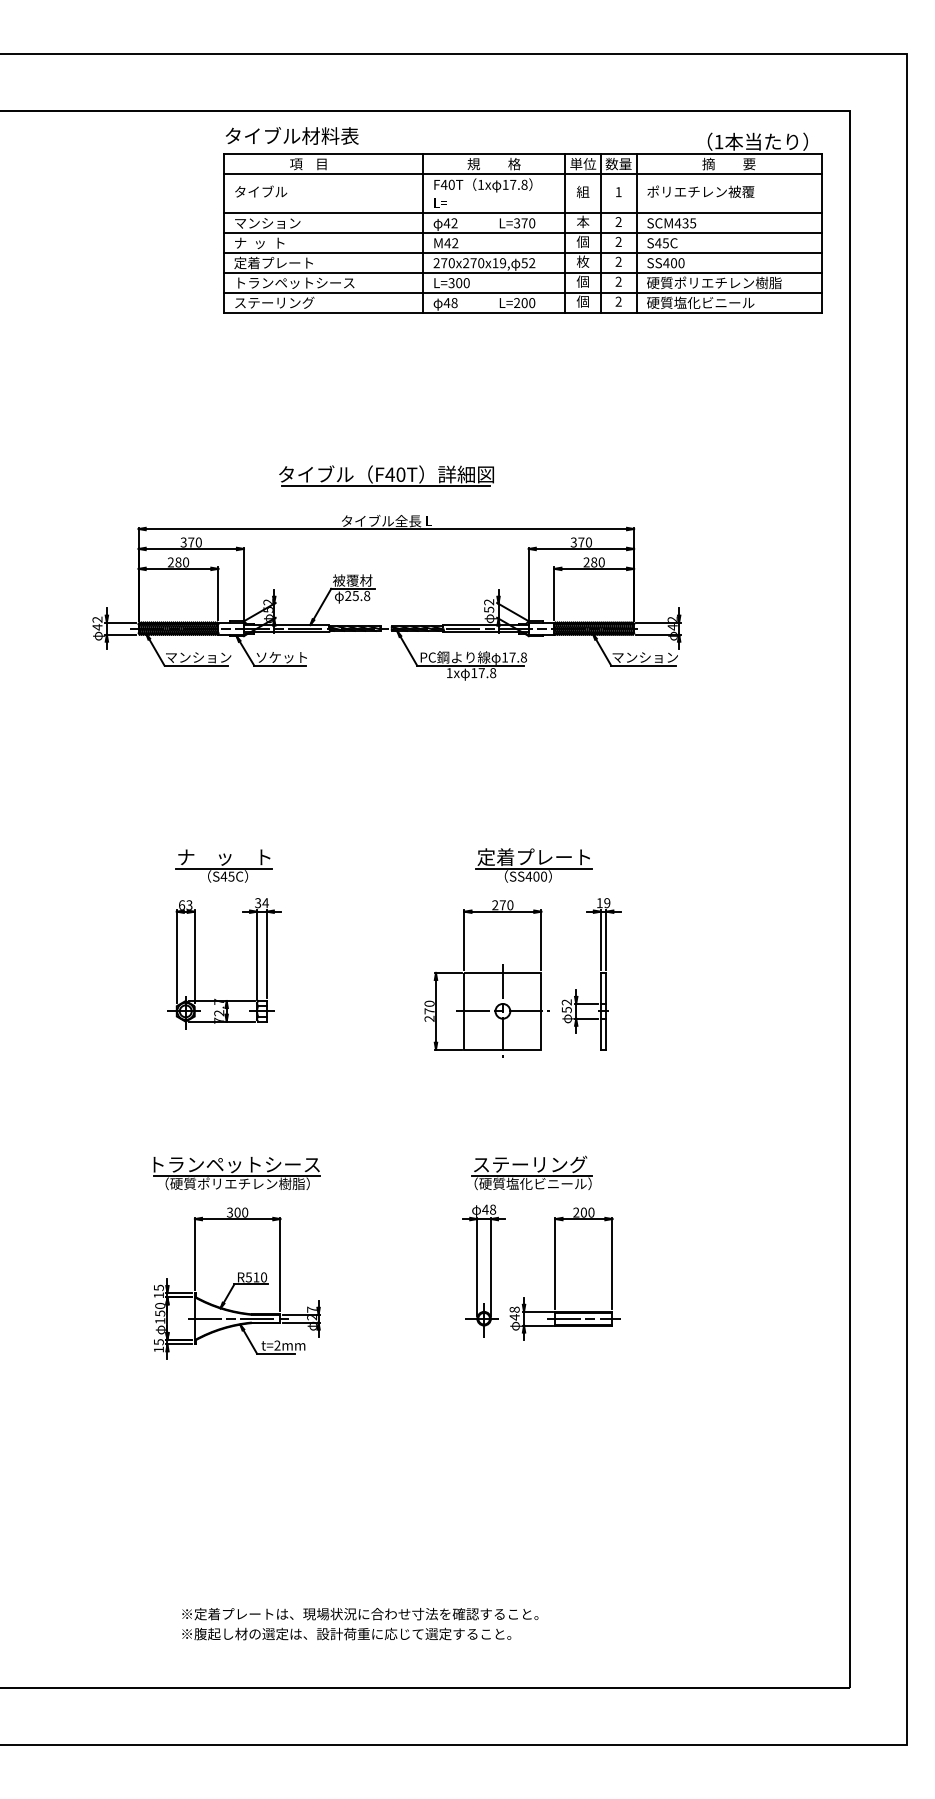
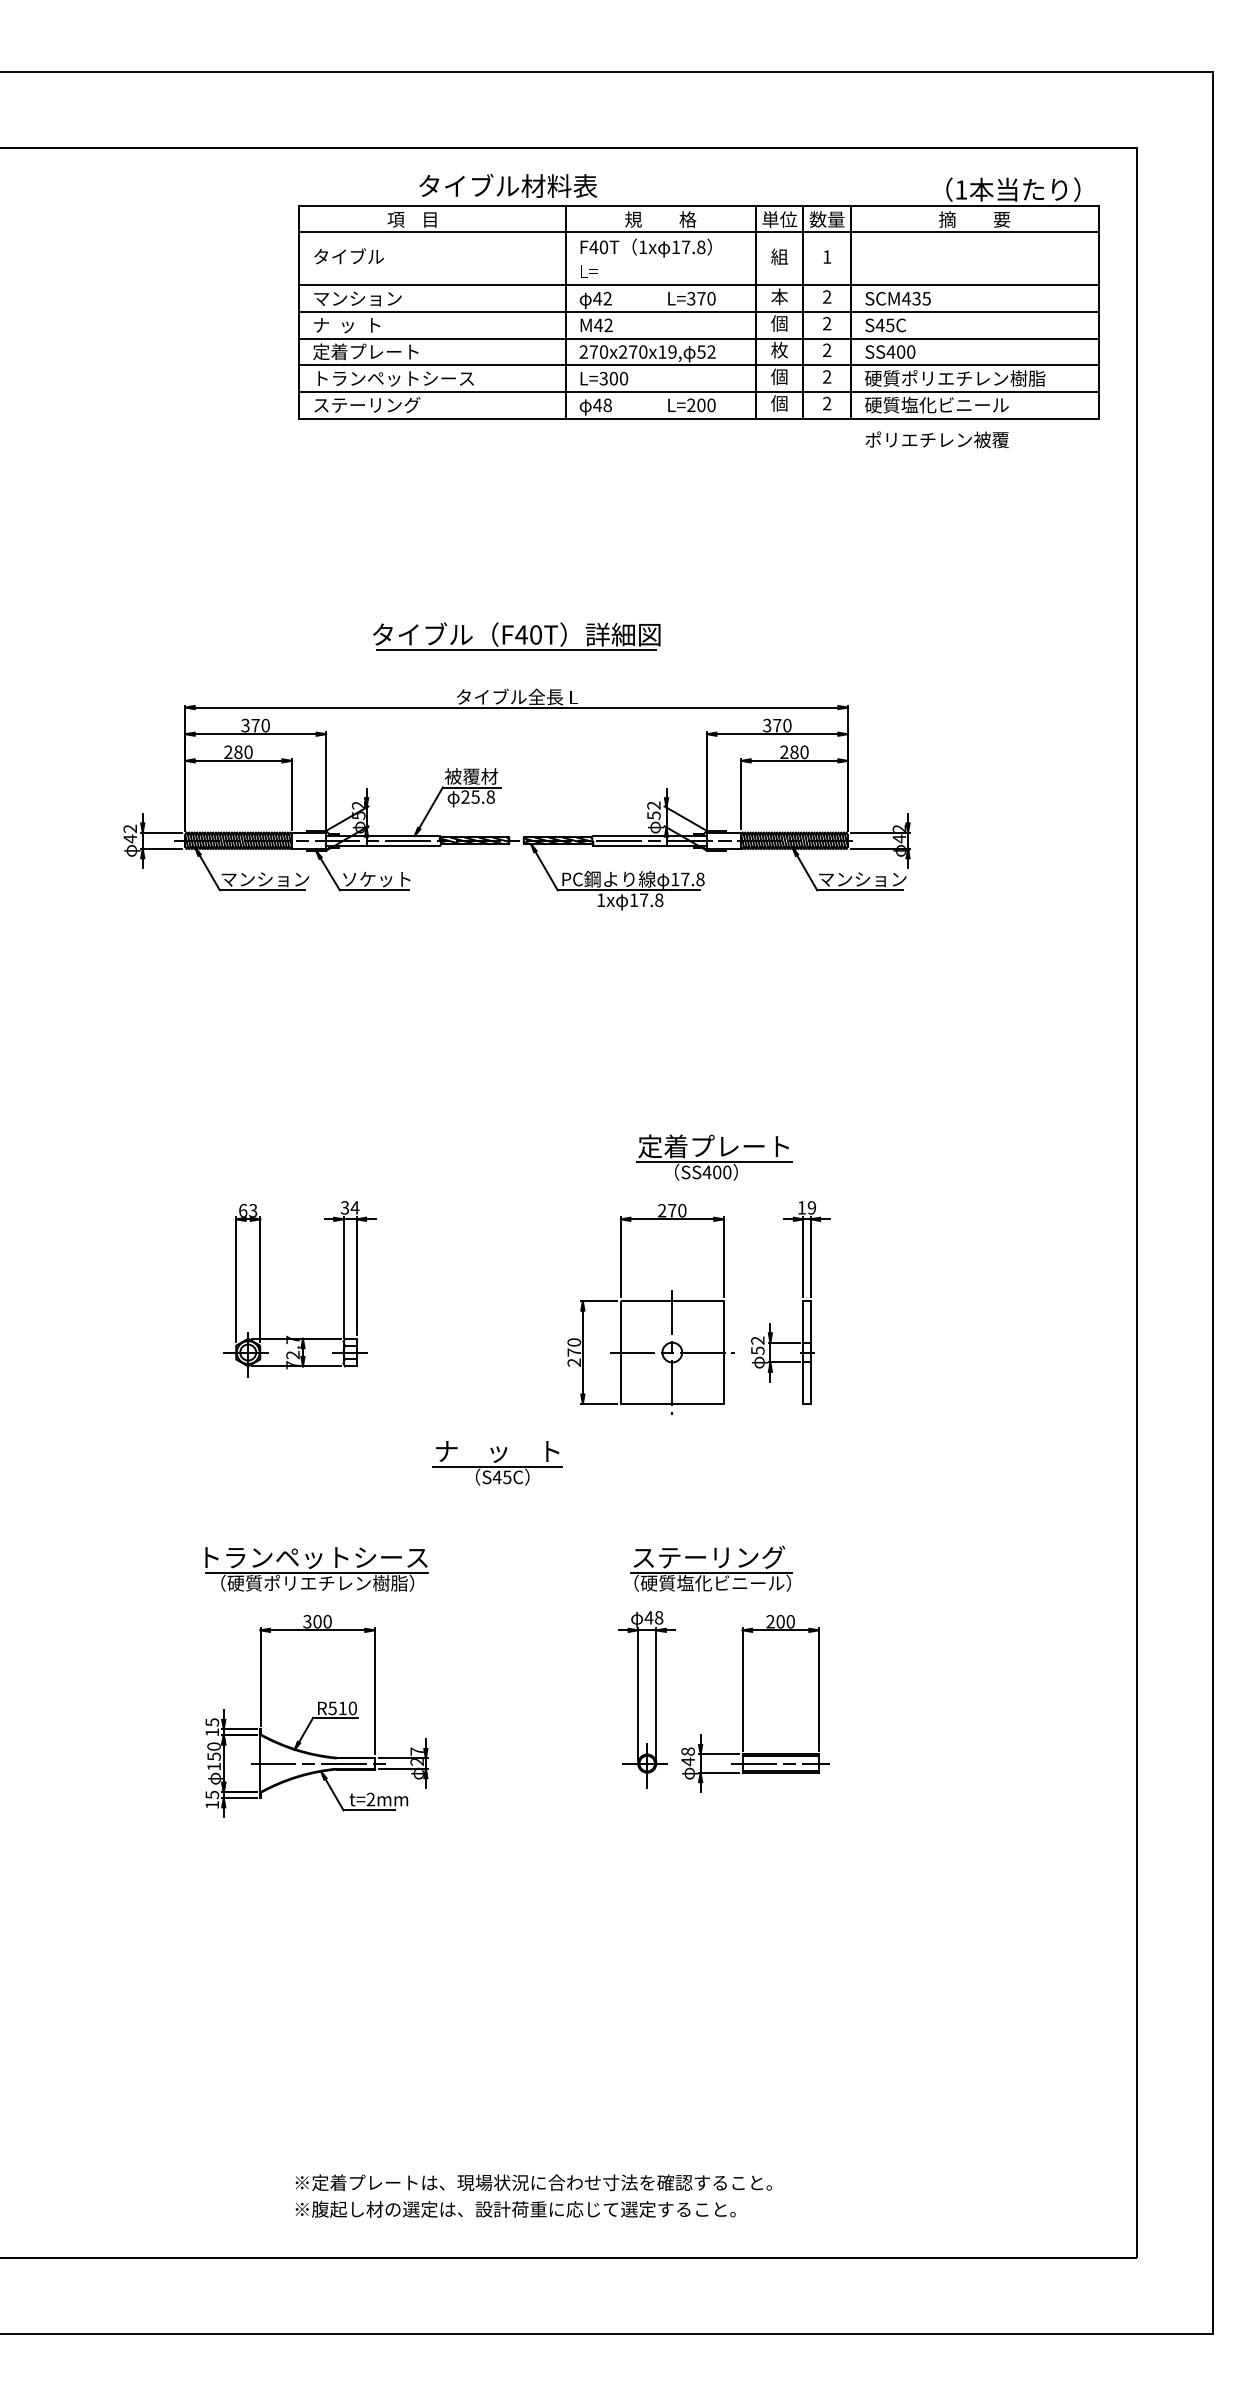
text: (292, 135) -> (508, 185), moved
text: (700, 191) -> (936, 439), moved
part: (223, 865) -> (496, 1462), moved
text: (360, 1624) -> (534, 2196), moved

